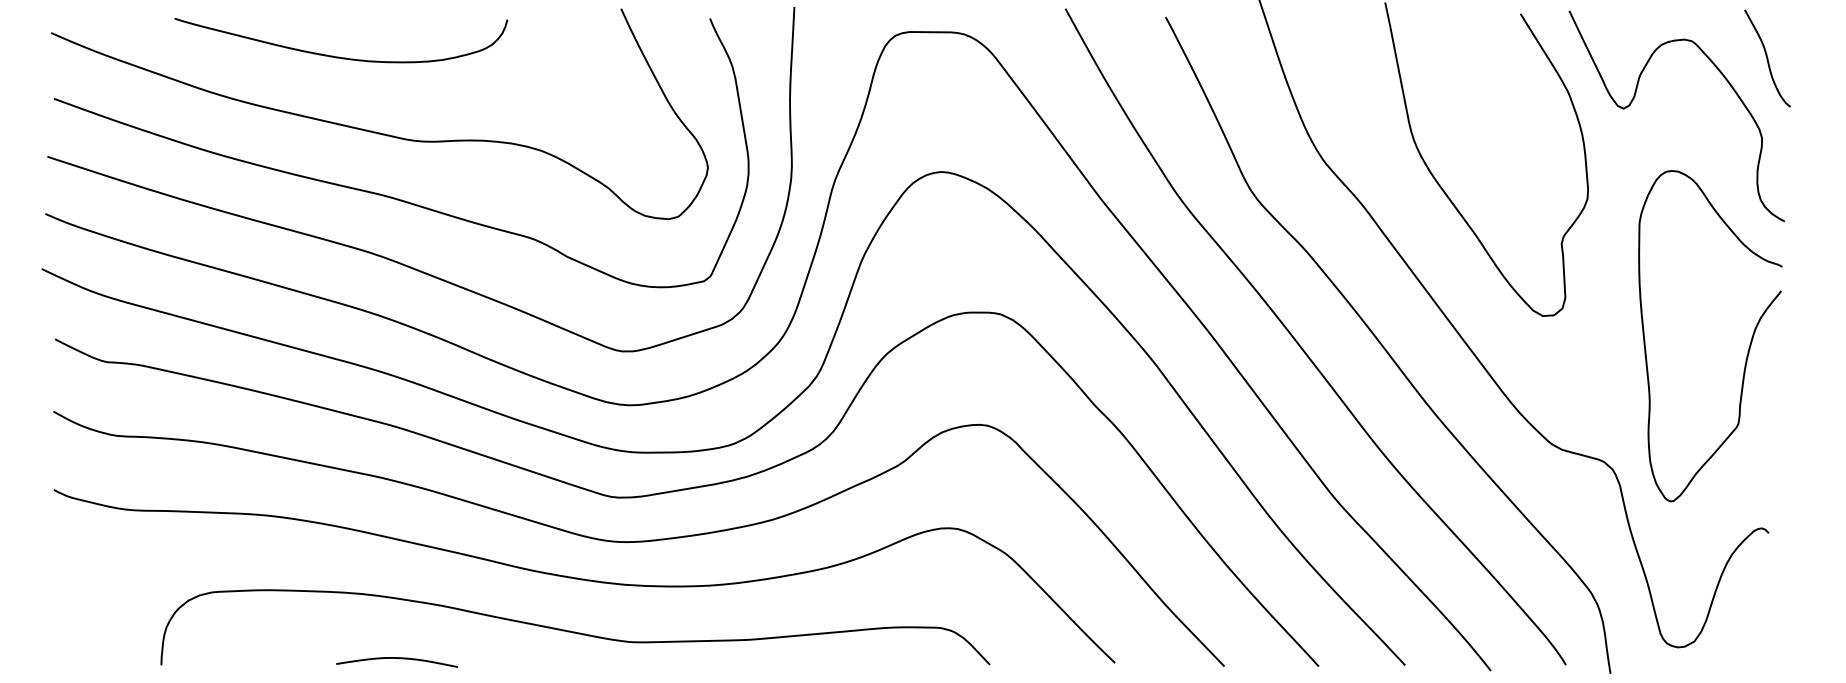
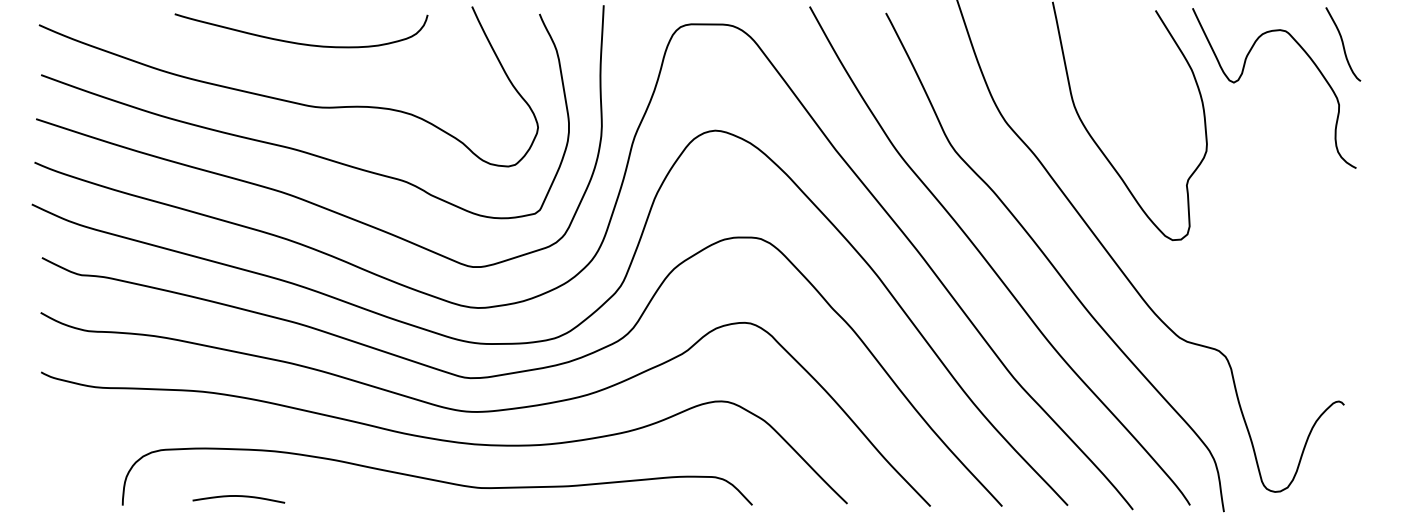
curve: (338, 55) -> (299, 42), moved
curve: (1748, 348) -> (1328, 264), removed
curve: (396, 658) -> (238, 496), moved

